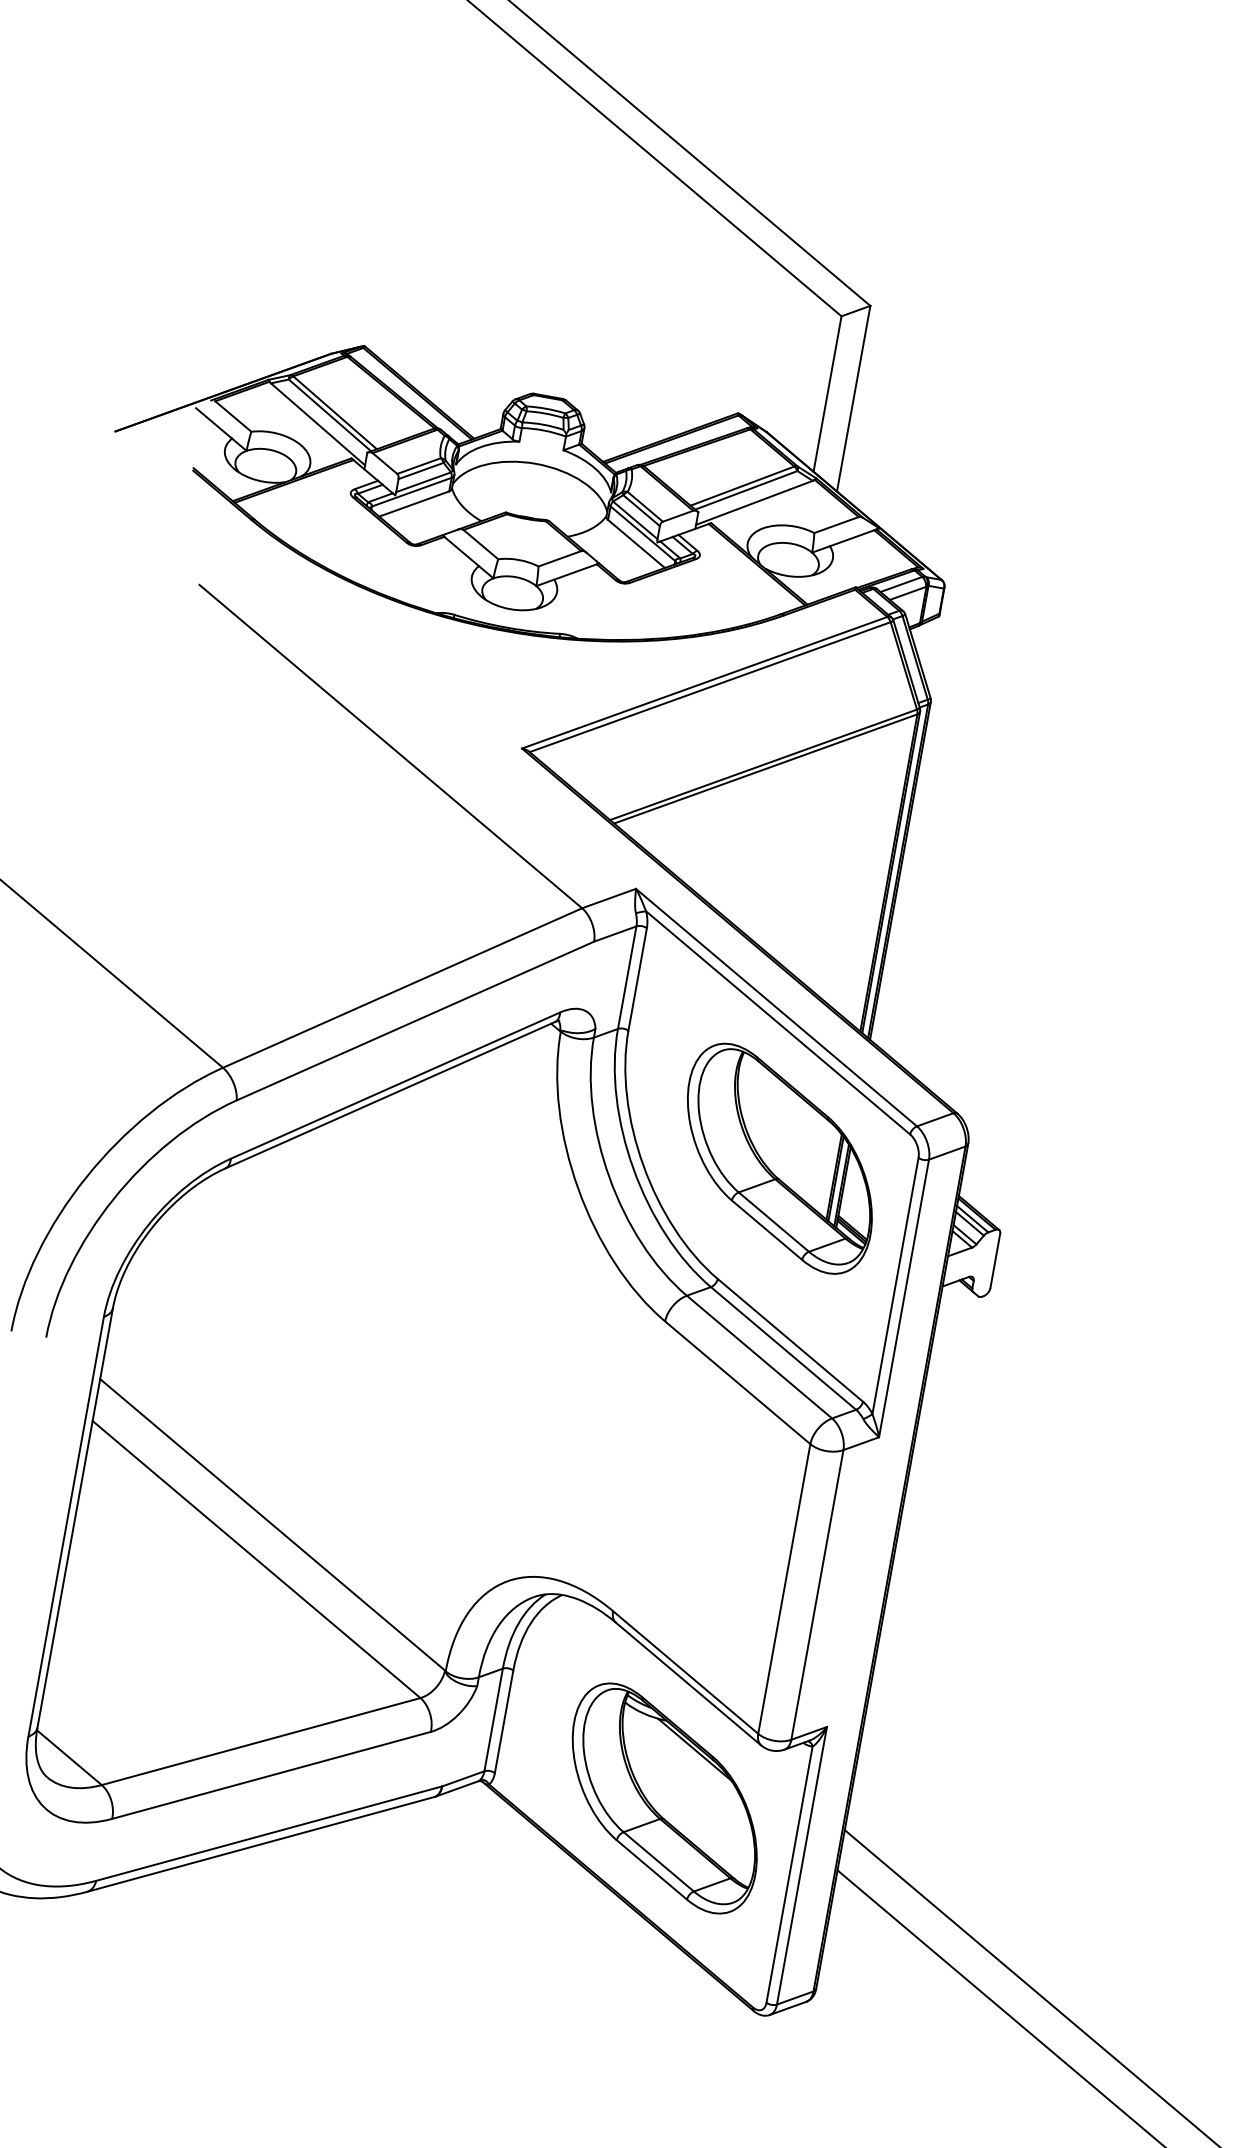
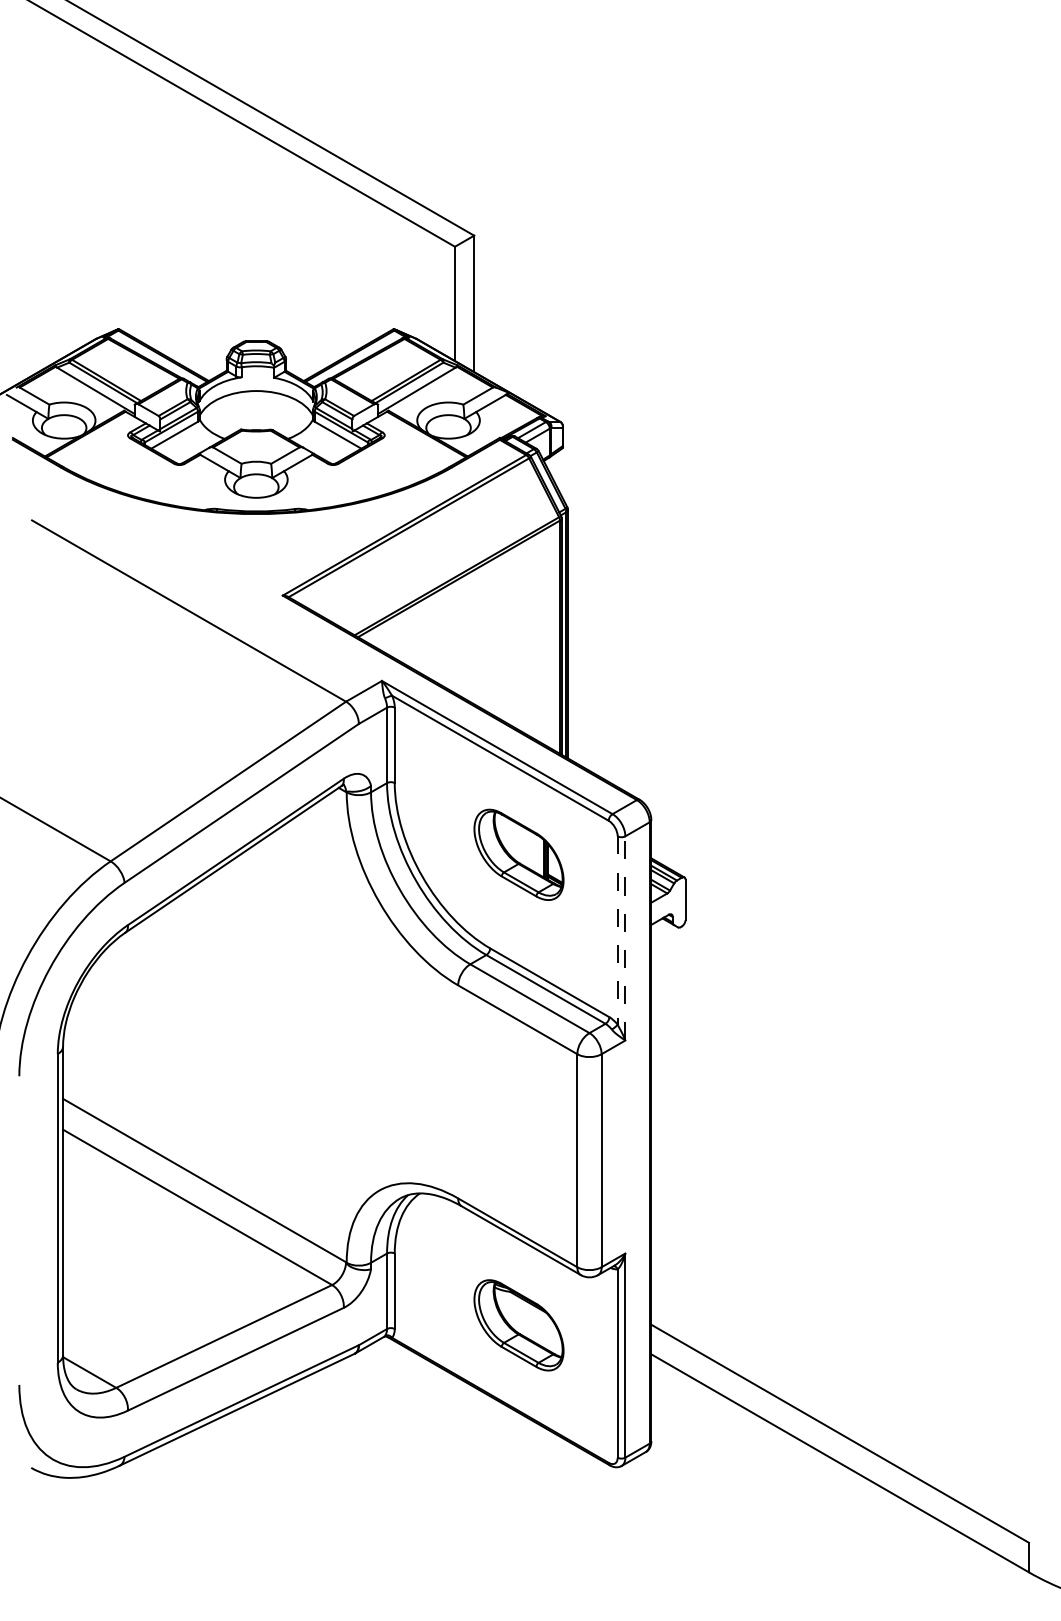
part: (779, 1158) -> (518, 854), size x0.6
line: (895, 1287) -> (617, 931), solid -> dashed
line: (904, 1297) -> (625, 937), solid -> dashed
part: (663, 1798) -> (518, 1325), size x0.6

